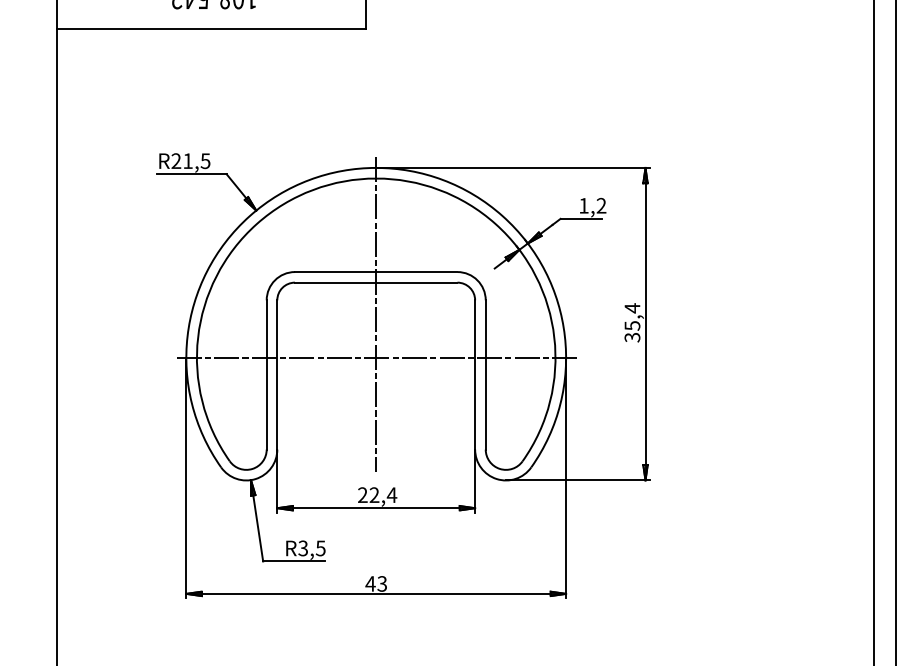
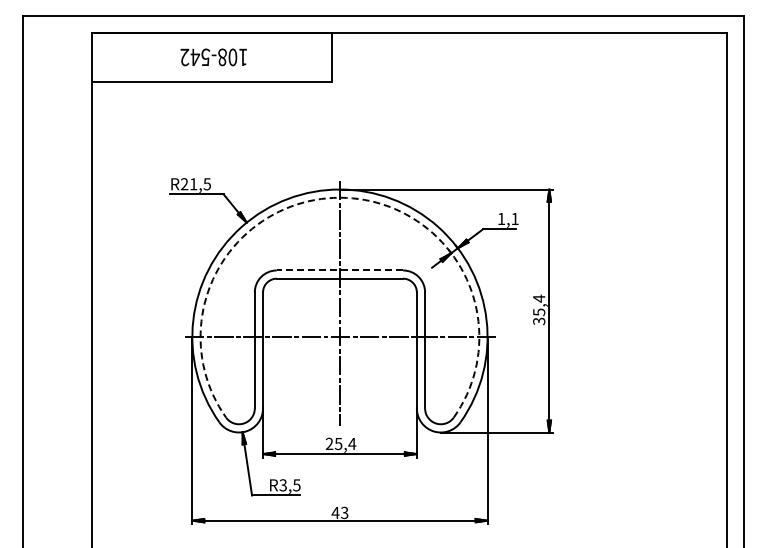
arc: (375, 178) -> (339, 197), solid -> dashed
text: (600, 205) -> (514, 218), 1,2 -> 1,1
line: (375, 272) -> (339, 270), solid -> dashed
text: (374, 494) -> (338, 443), 22,4 -> 25,4

